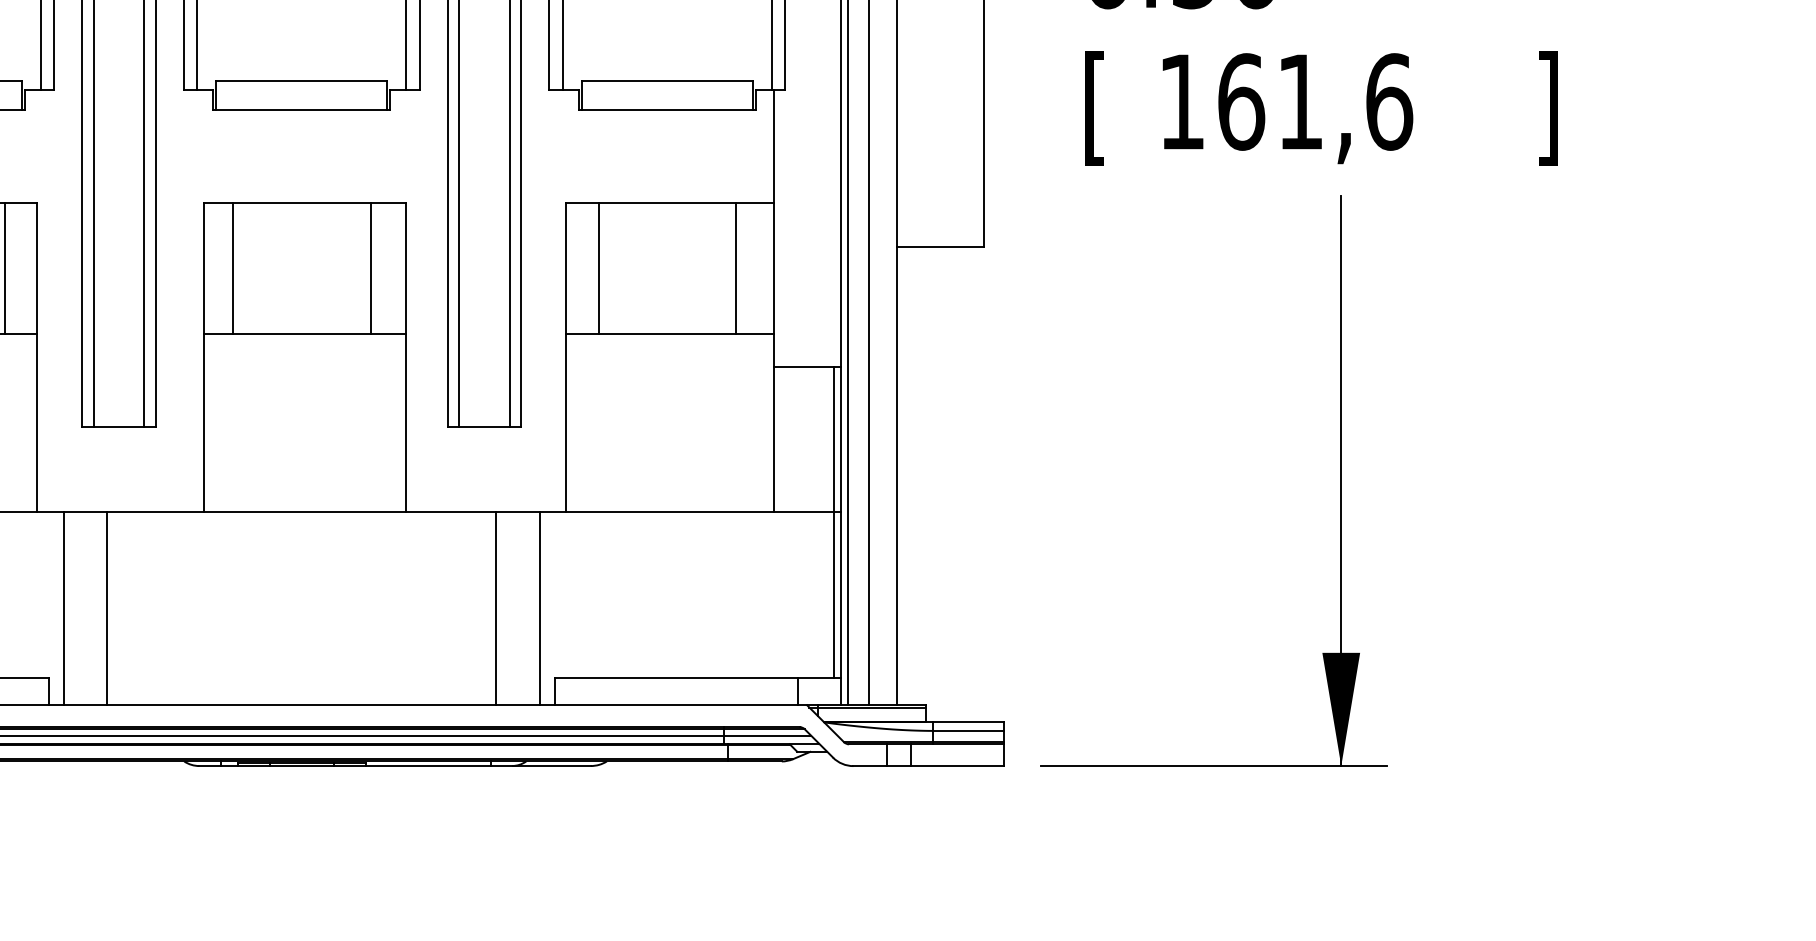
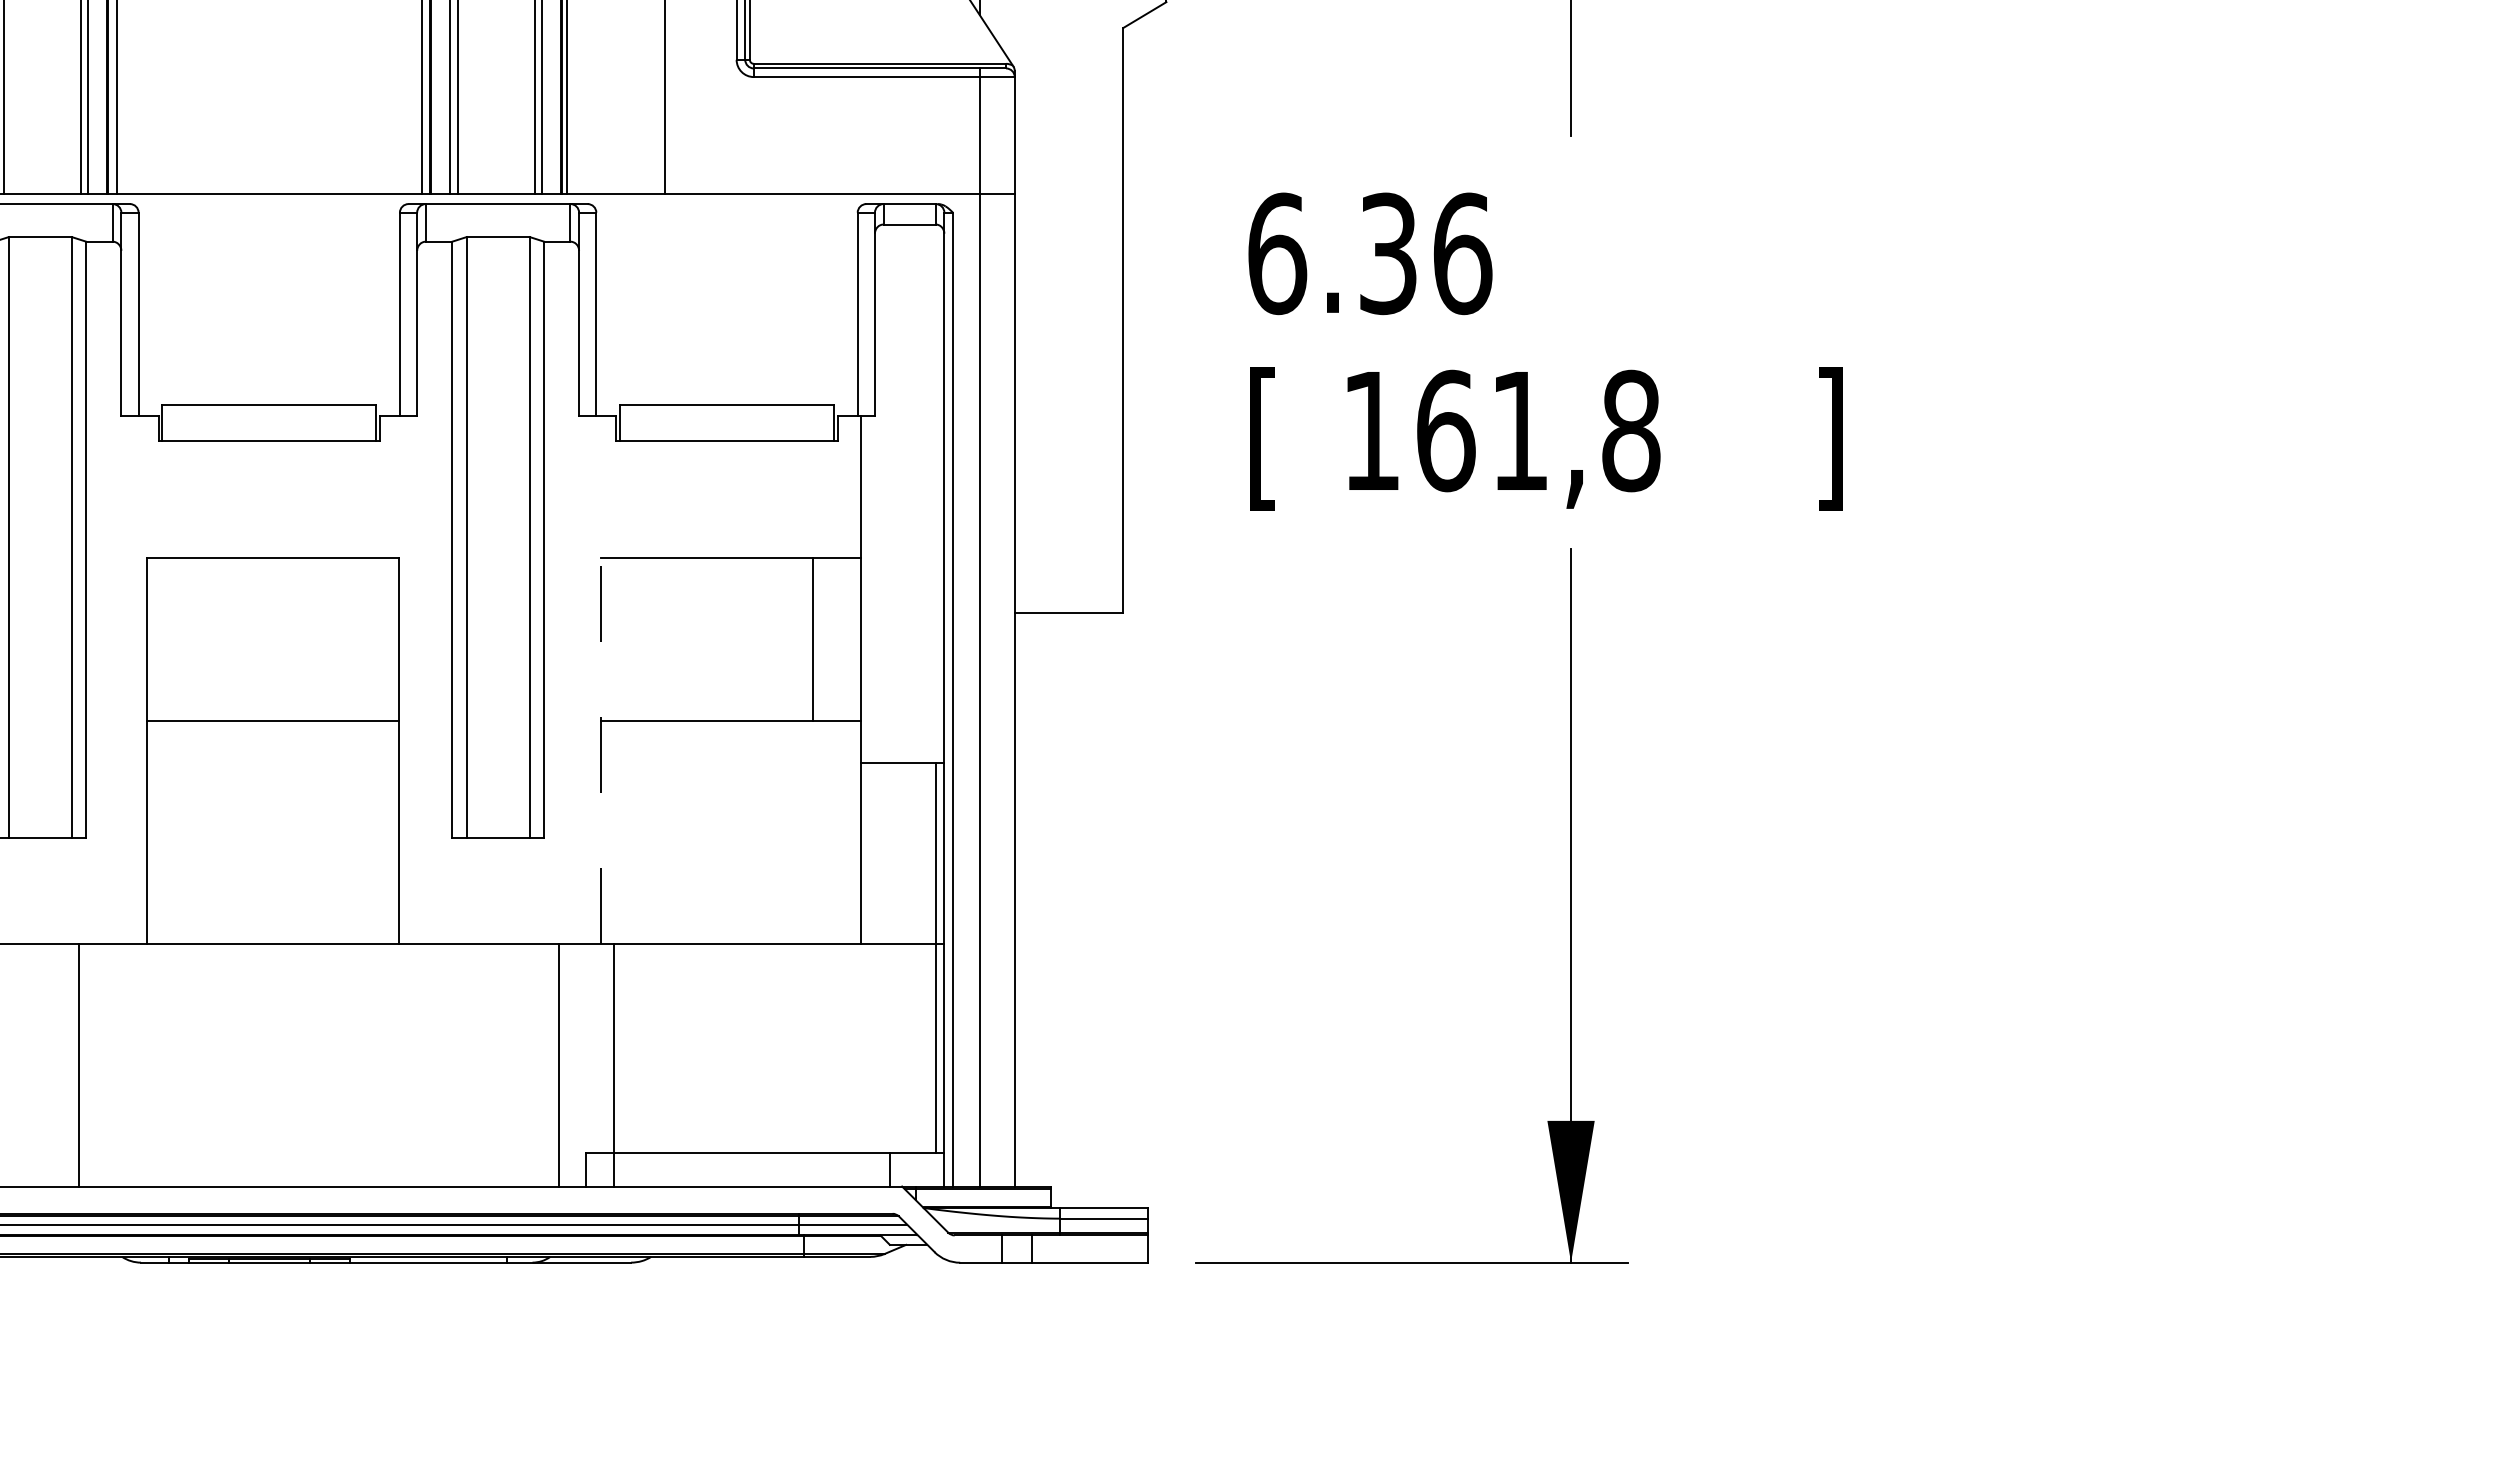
text: (1389, 101) -> (1631, 430), 161,6 -> 161,8
line: (233, 268) -> (183, 639), removed
line: (370, 268) -> (355, 639), removed
line: (598, 268) -> (640, 639), removed
line: (566, 357) -> (600, 750), solid -> dashed
line: (107, 608) -> (78, 1065), moved
line: (496, 608) -> (558, 1065), moved
line: (539, 608) -> (613, 1065), moved

